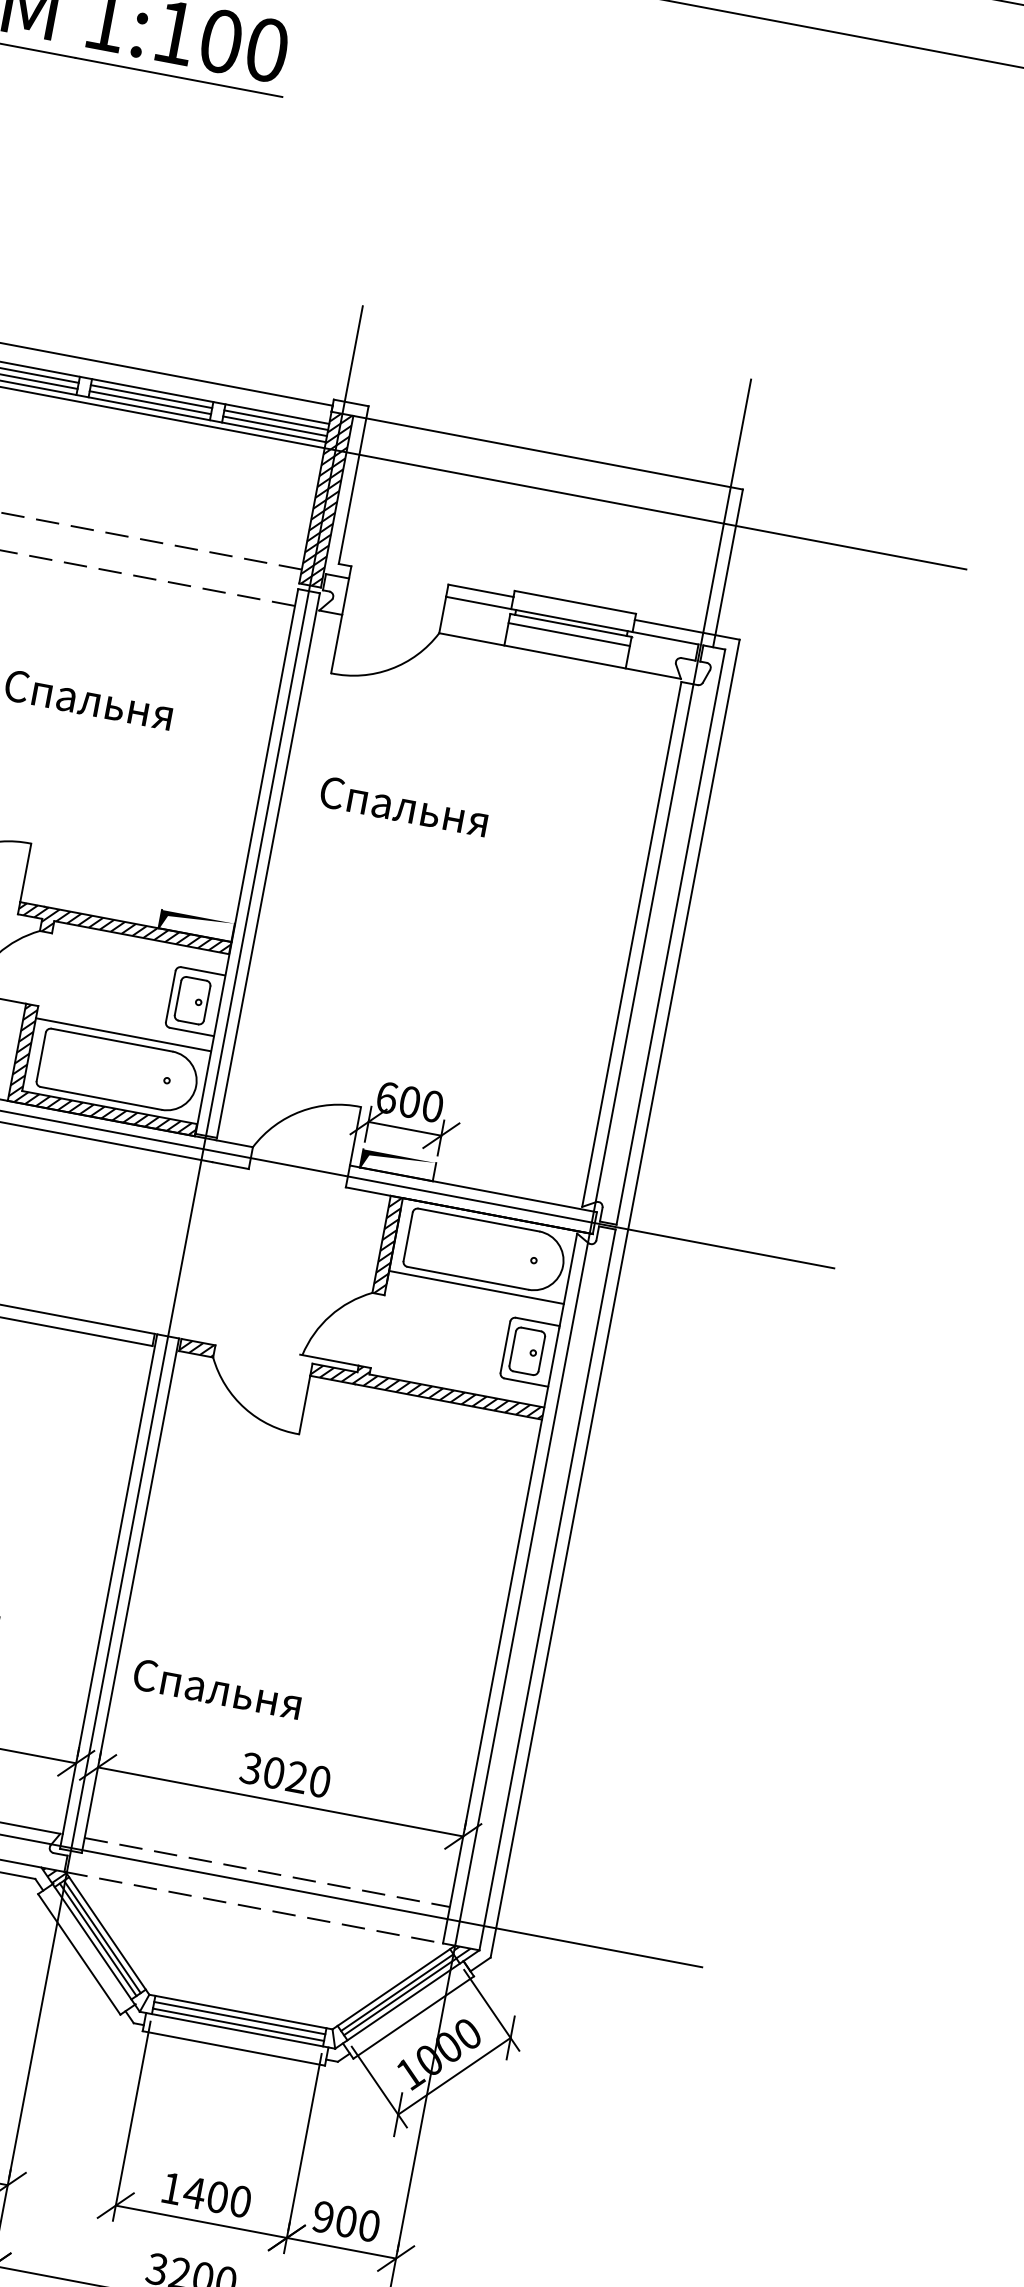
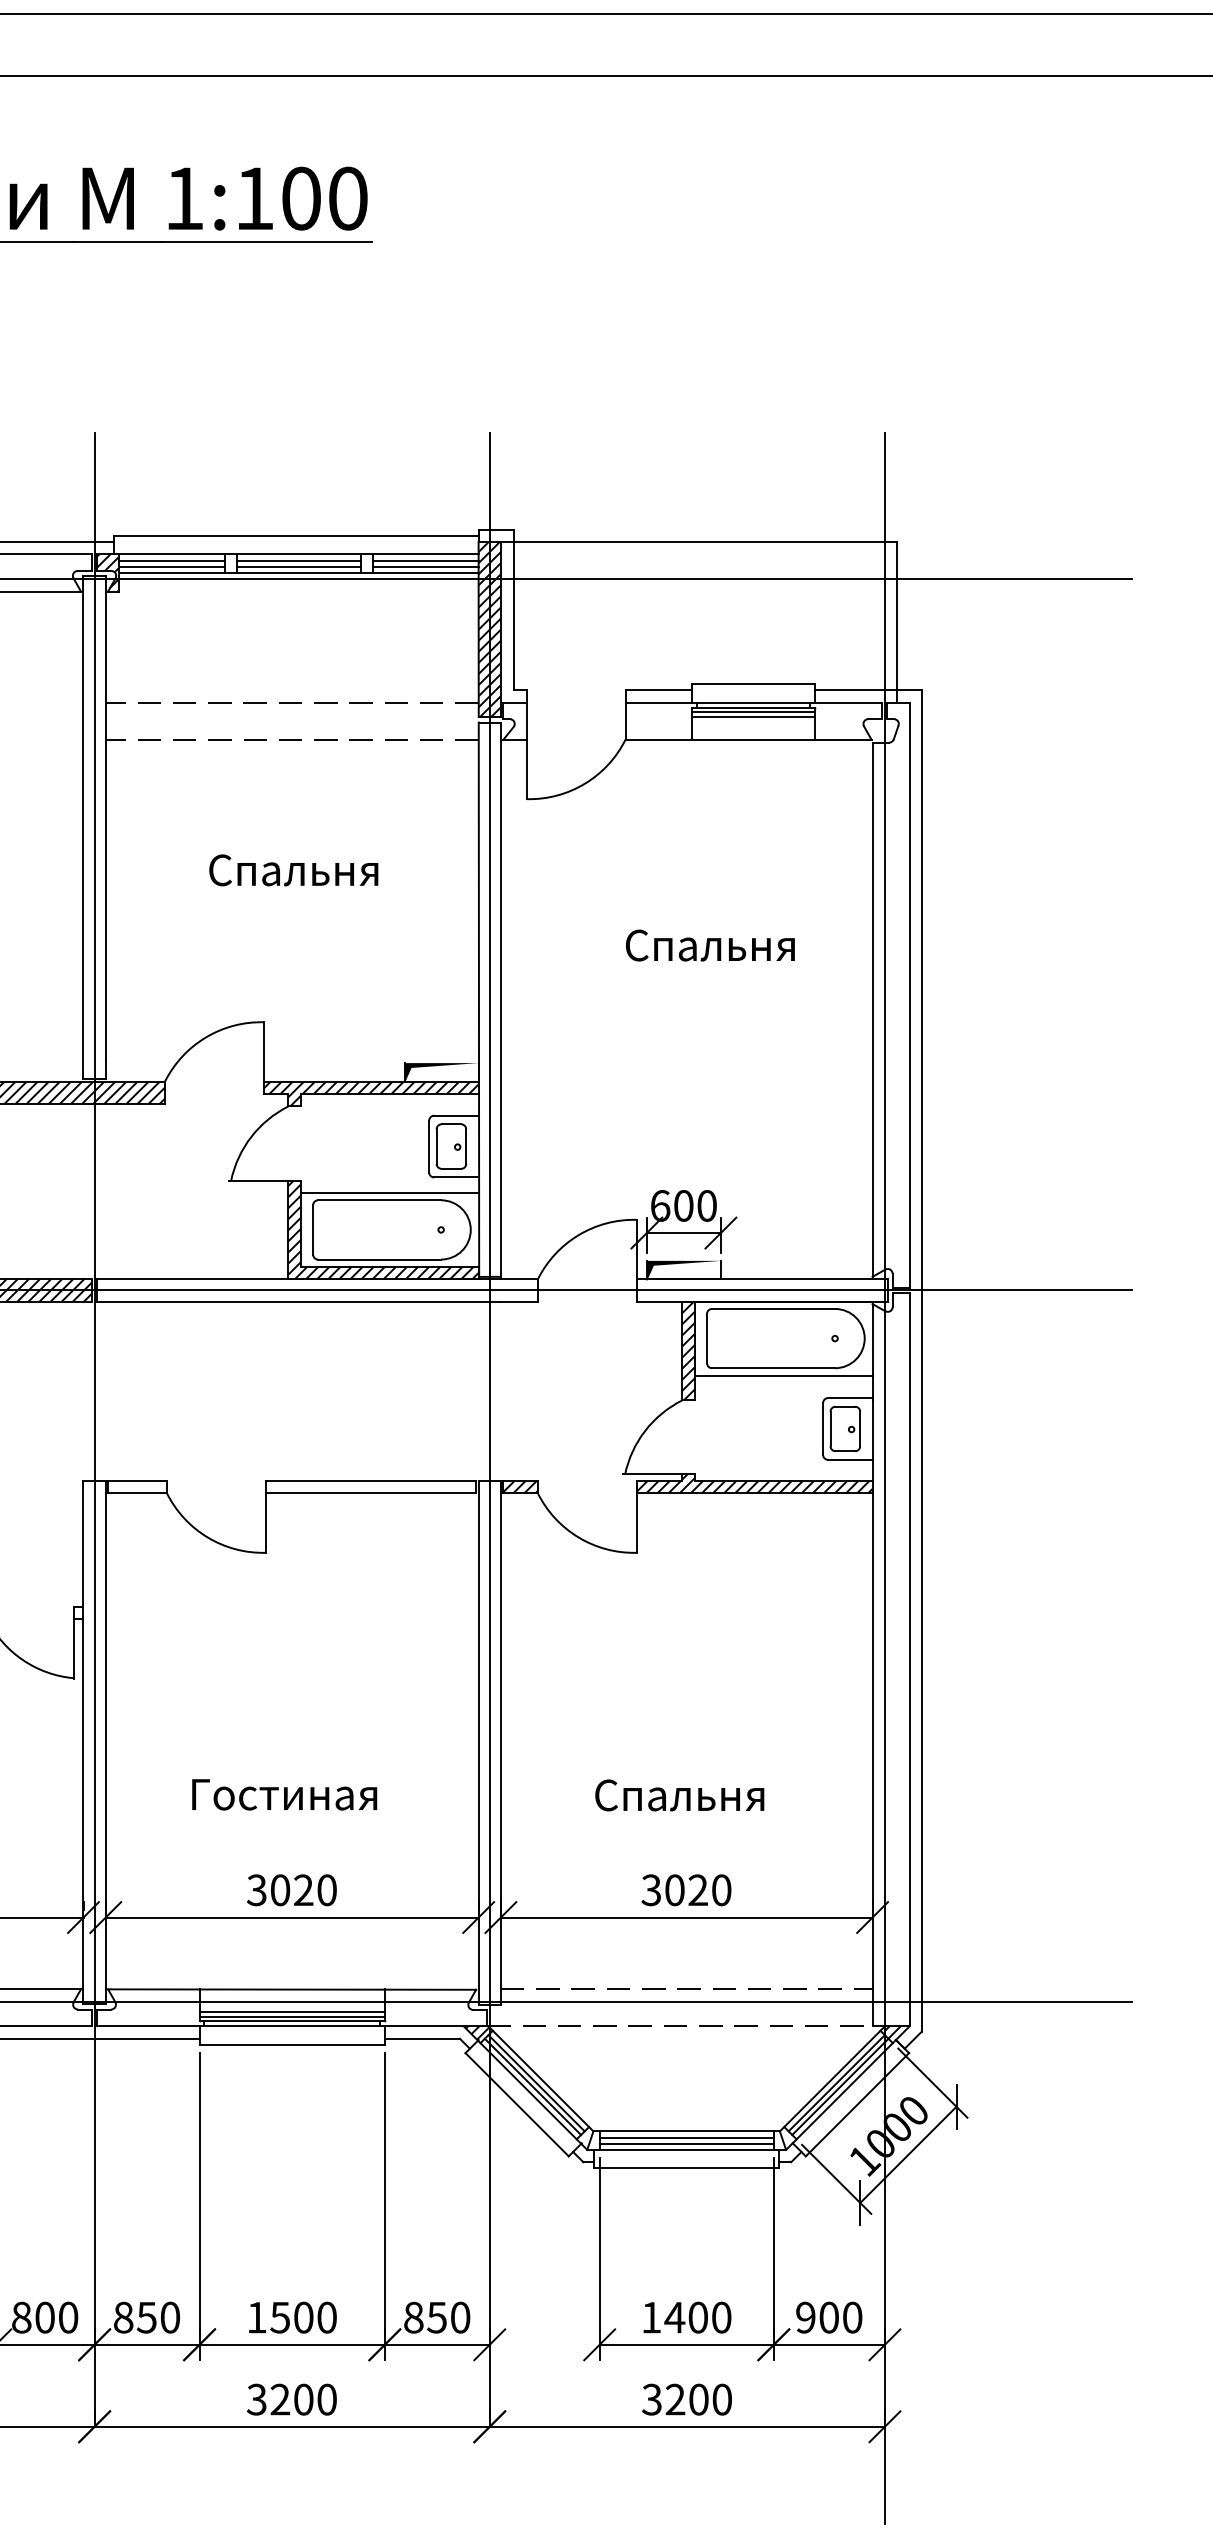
line: (570, 629) -> (753, 711), added
text: (404, 806) -> (710, 945), moved
text: (217, 1689) -> (679, 1795), moved

